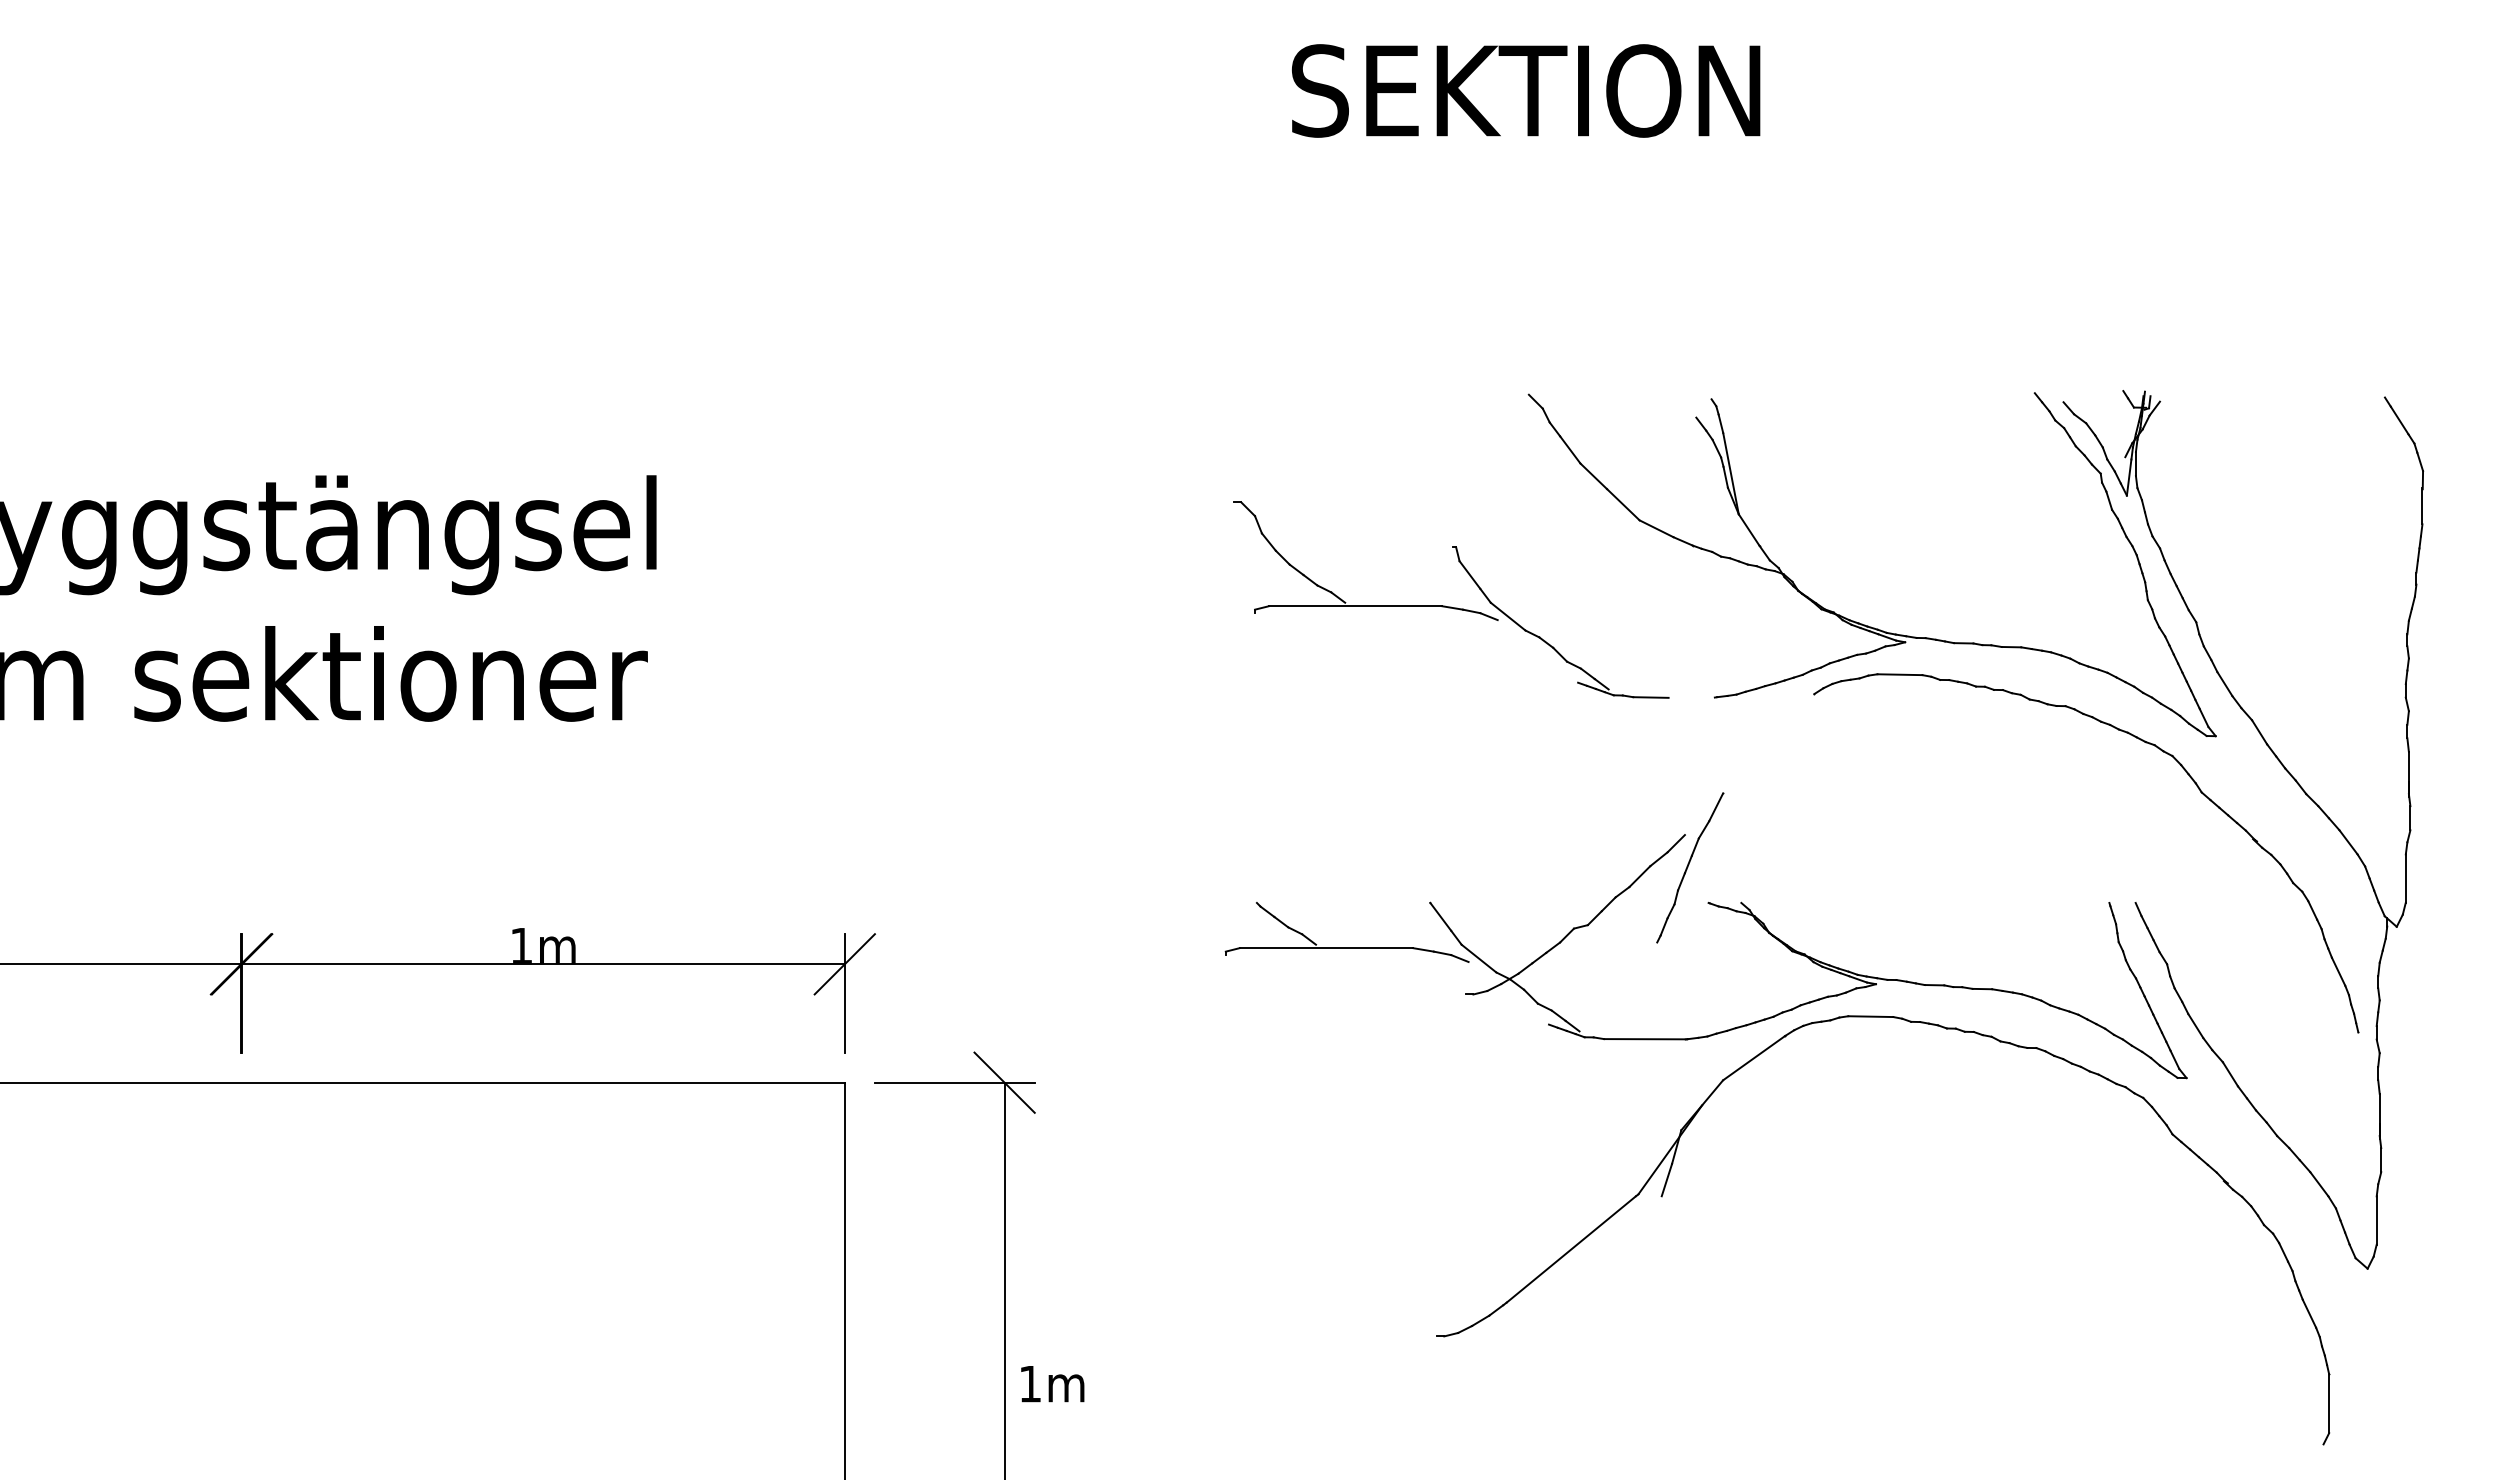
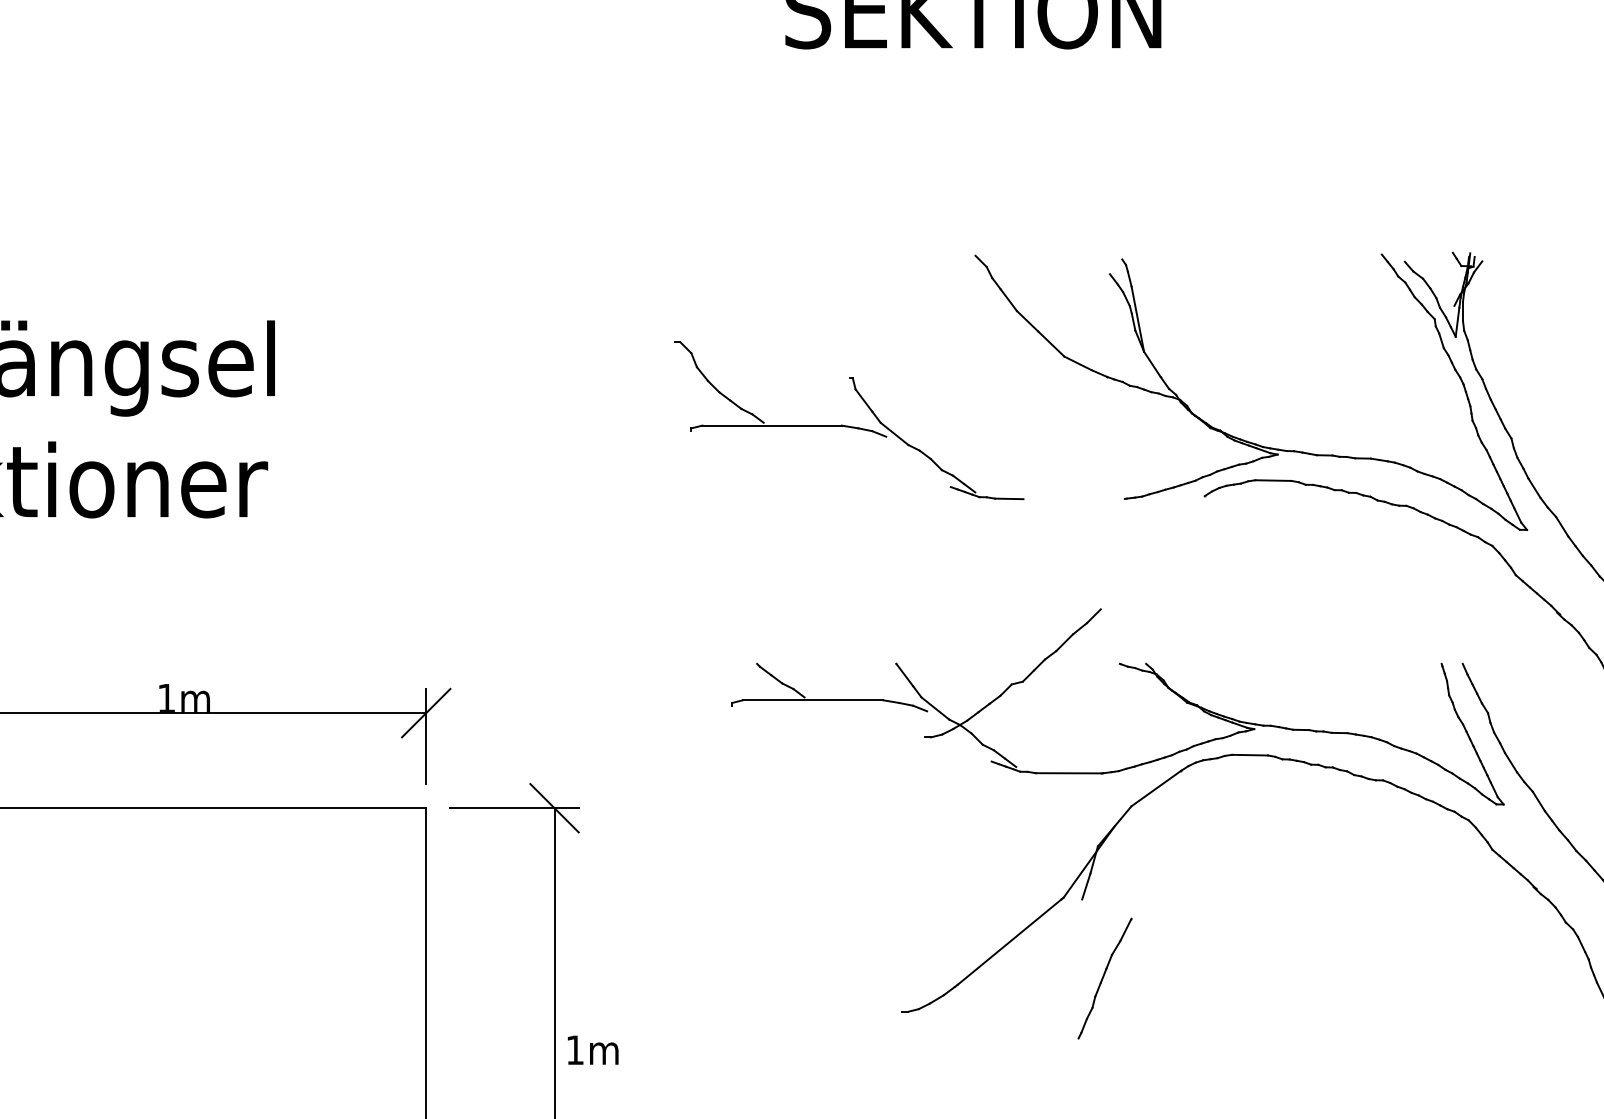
part: (1451, 606) -> (849, 425), moved
part: (1690, 867) -> (1105, 978), moved

